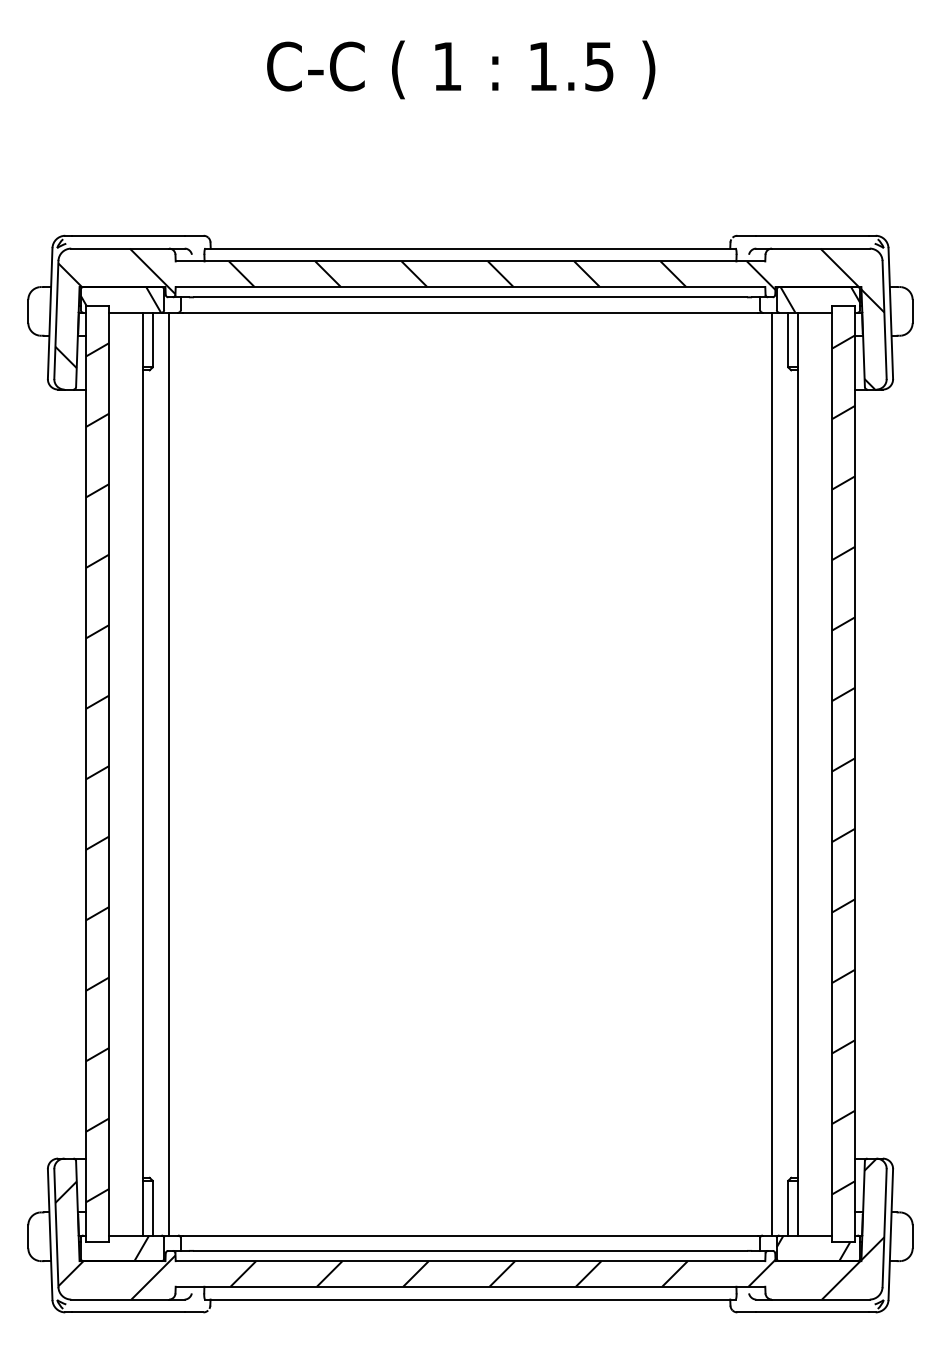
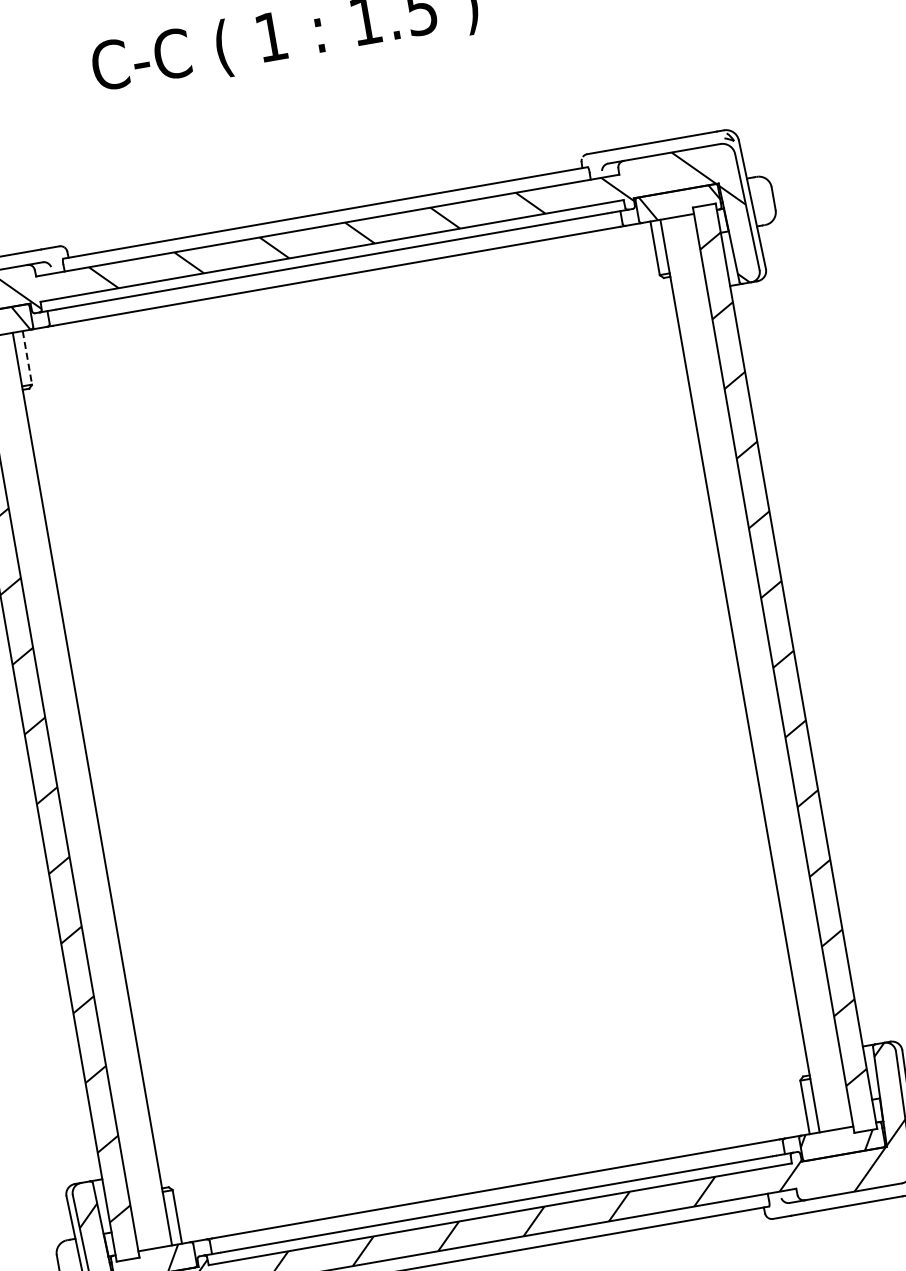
line: (153, 340) -> (27, 358), solid -> dashed
line: (169, 773) -> (118, 783), removed
line: (771, 773) -> (713, 680), removed

